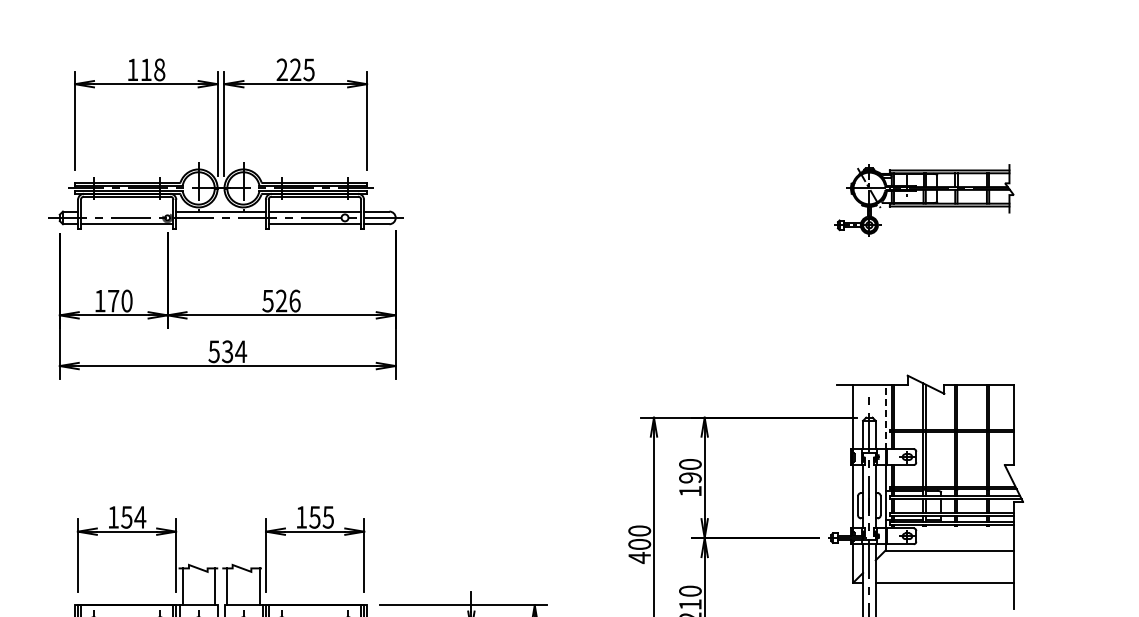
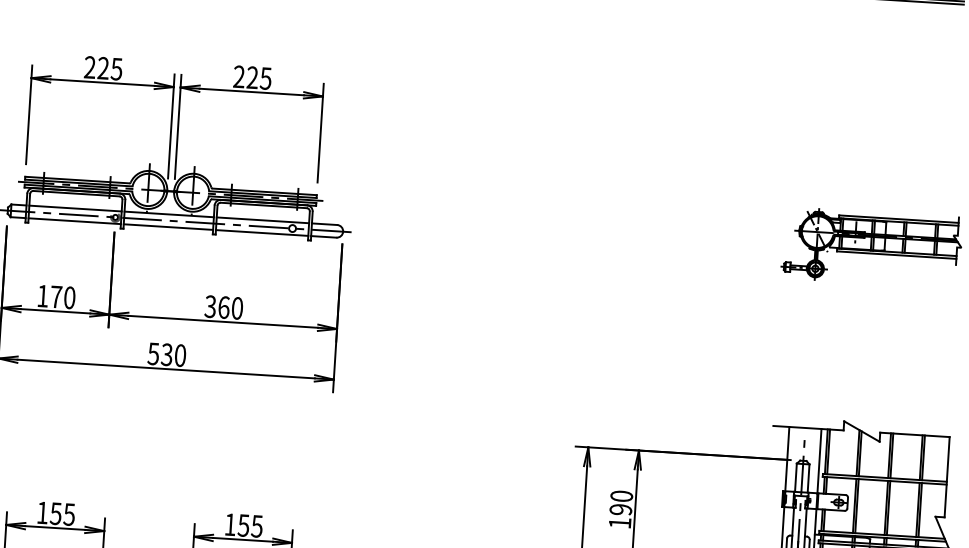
text: (146, 69) -> (103, 67), 118 -> 225
line: (126, 211) -> (74, 208), added
line: (220, 224) -> (167, 227), added
text: (281, 300) -> (223, 306), 526 -> 360
text: (241, 351) -> (180, 355), 534 -> 530
line: (885, 417) -> (819, 461), dashed -> solid
text: (140, 517) -> (69, 514), 154 -> 155

